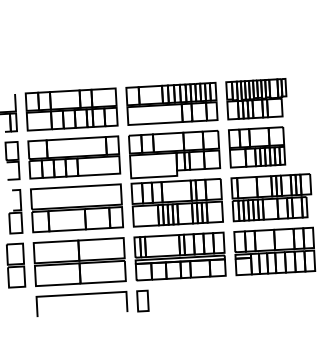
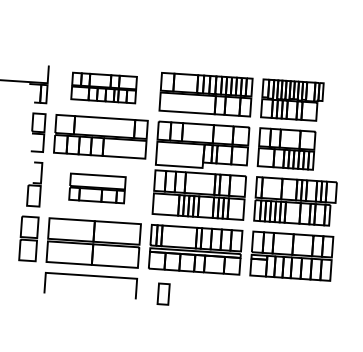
part: (70, 109) -> (103, 87), size x0.7
part: (77, 208) -> (97, 188), size x0.6
part: (142, 300) -> (163, 293), moved

